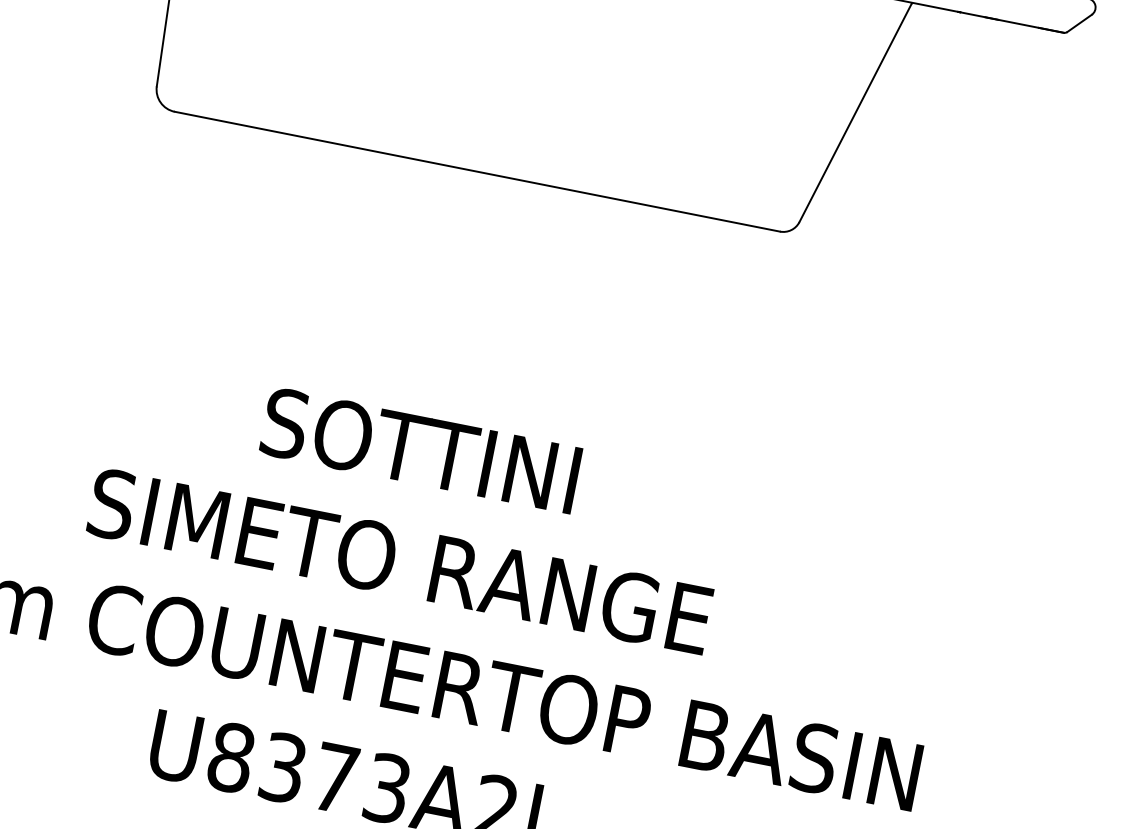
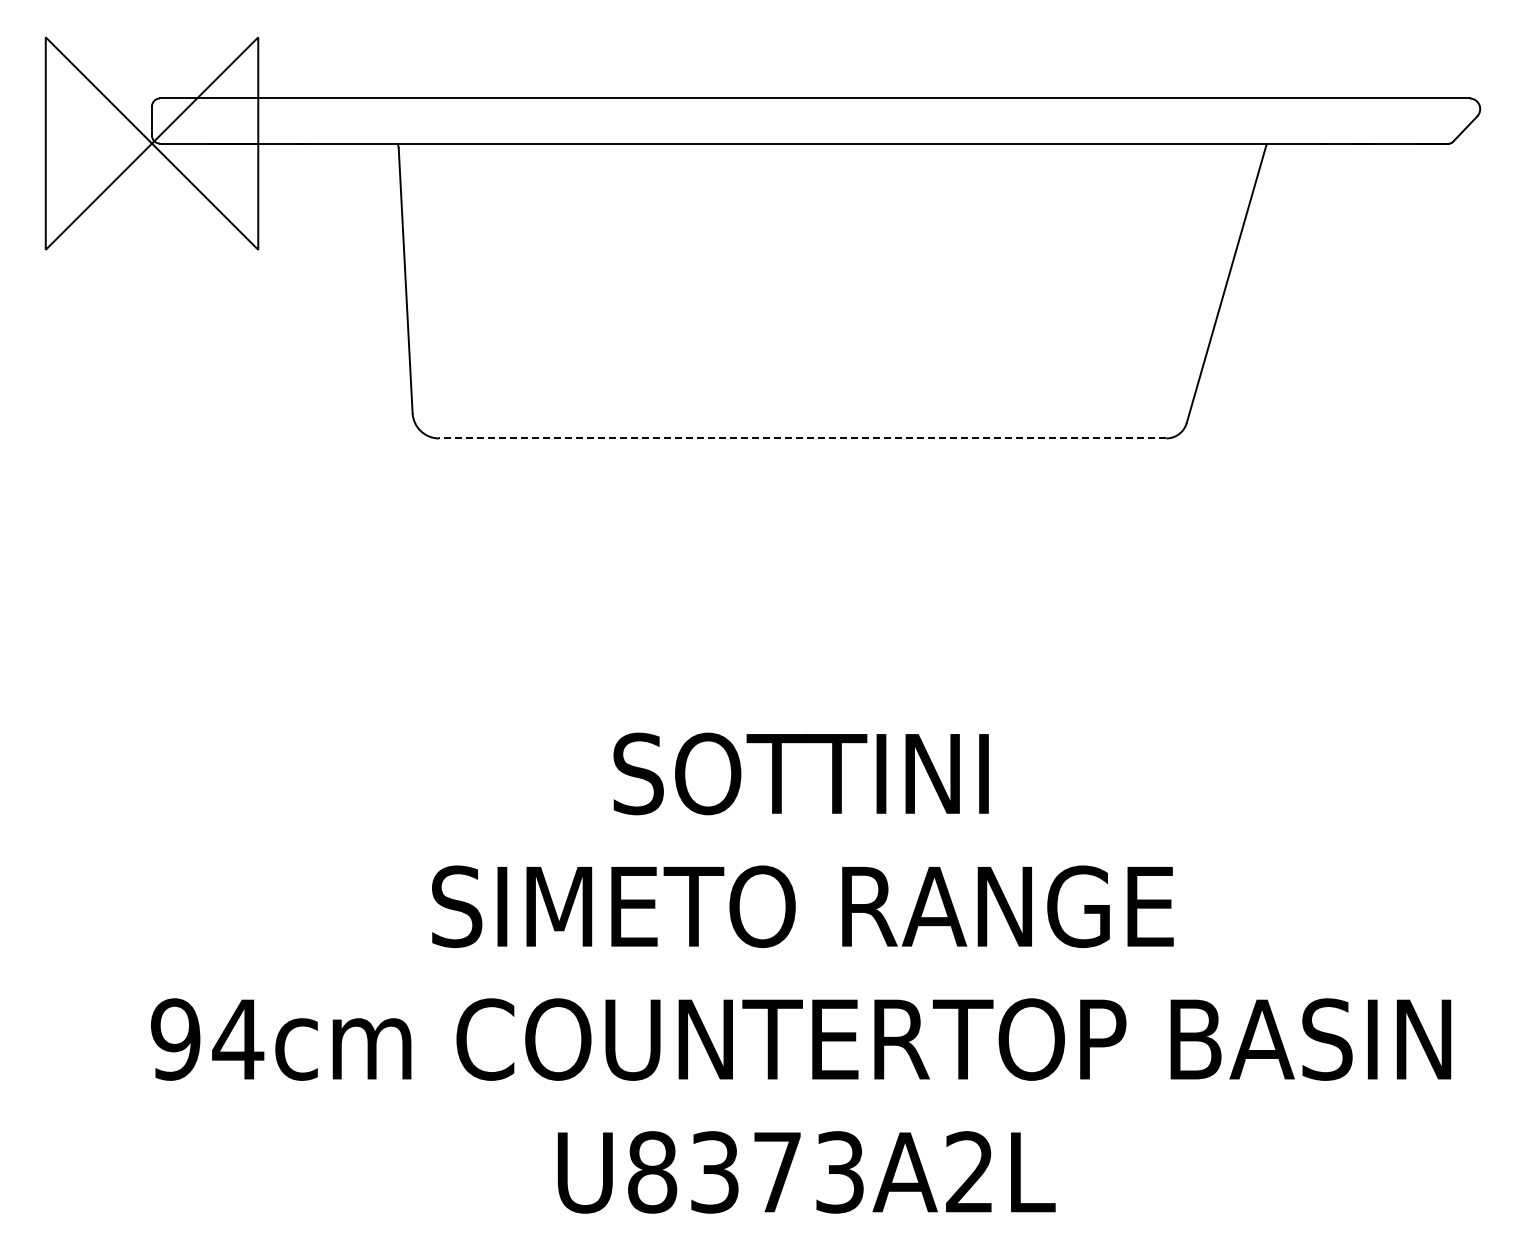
line: (477, 171) -> (802, 438), solid -> dashed

